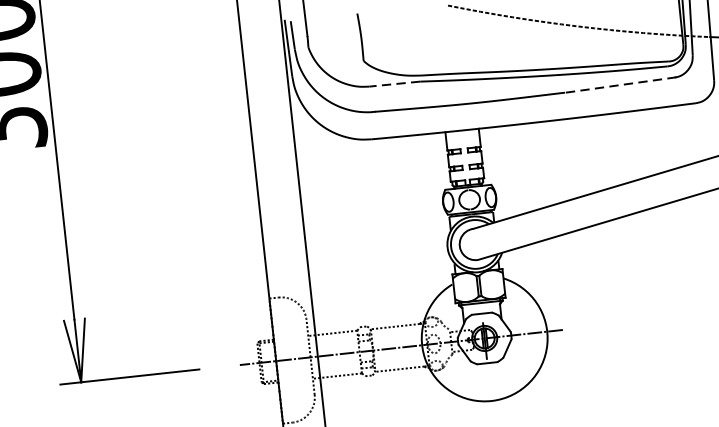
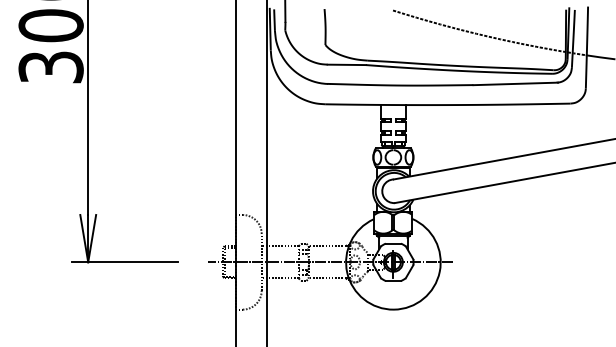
line: (394, 83) -> (346, 64), dashed -> solid
line: (620, 84) -> (515, 83), dashed -> solid

